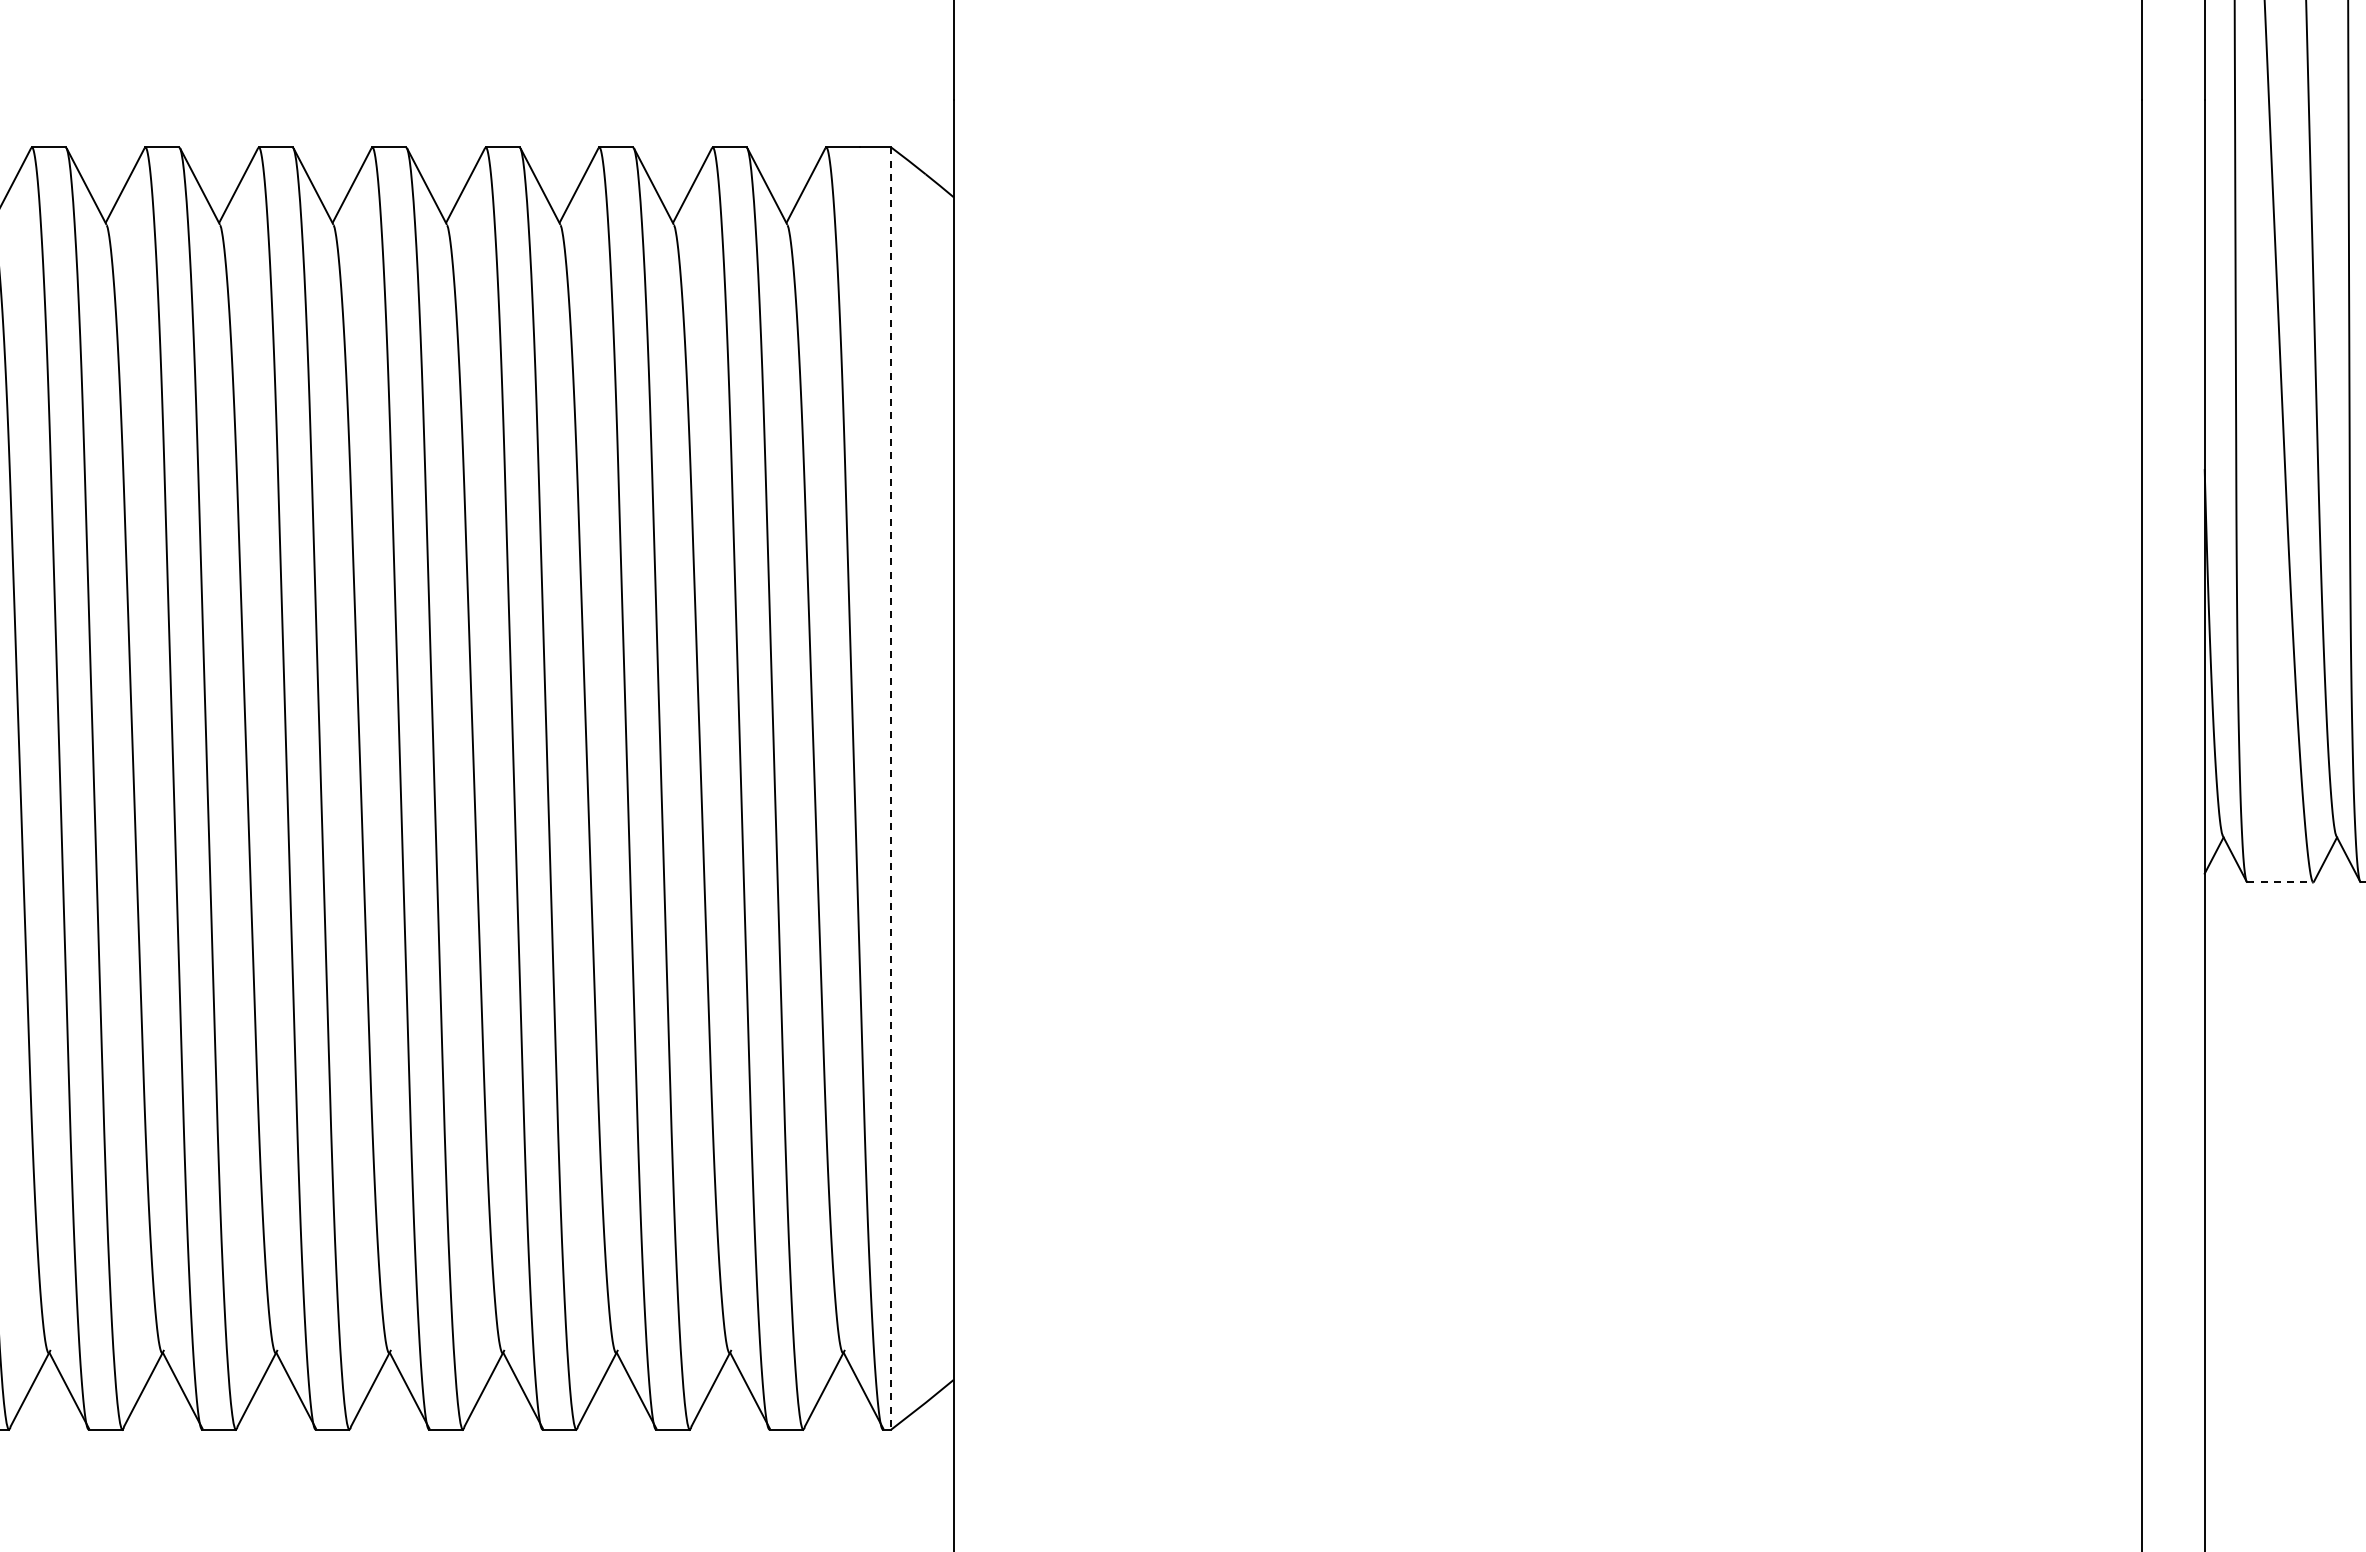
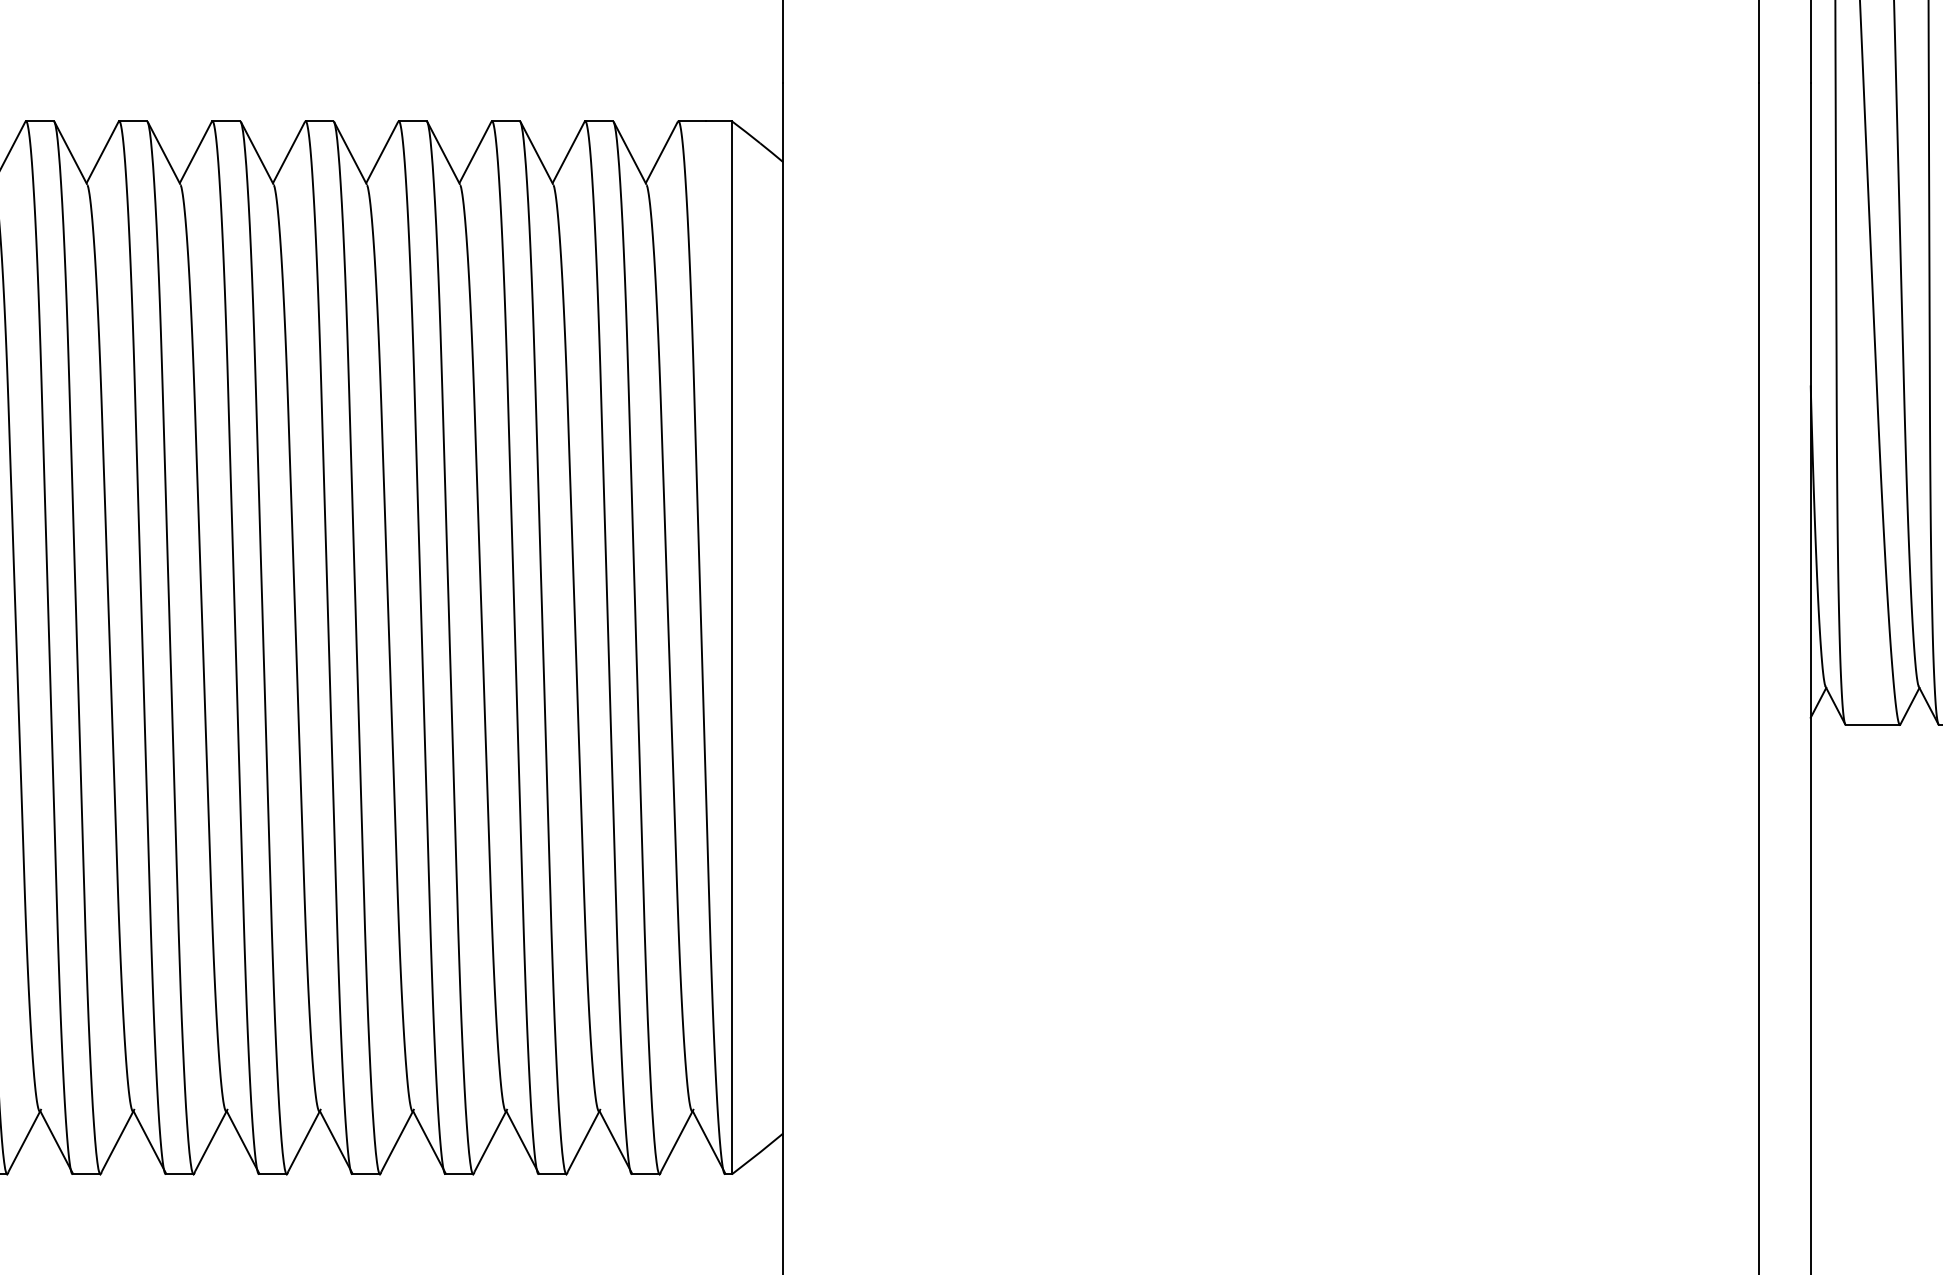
line: (891, 789) -> (732, 648), dashed -> solid
line: (2280, 882) -> (1872, 724), dashed -> solid

